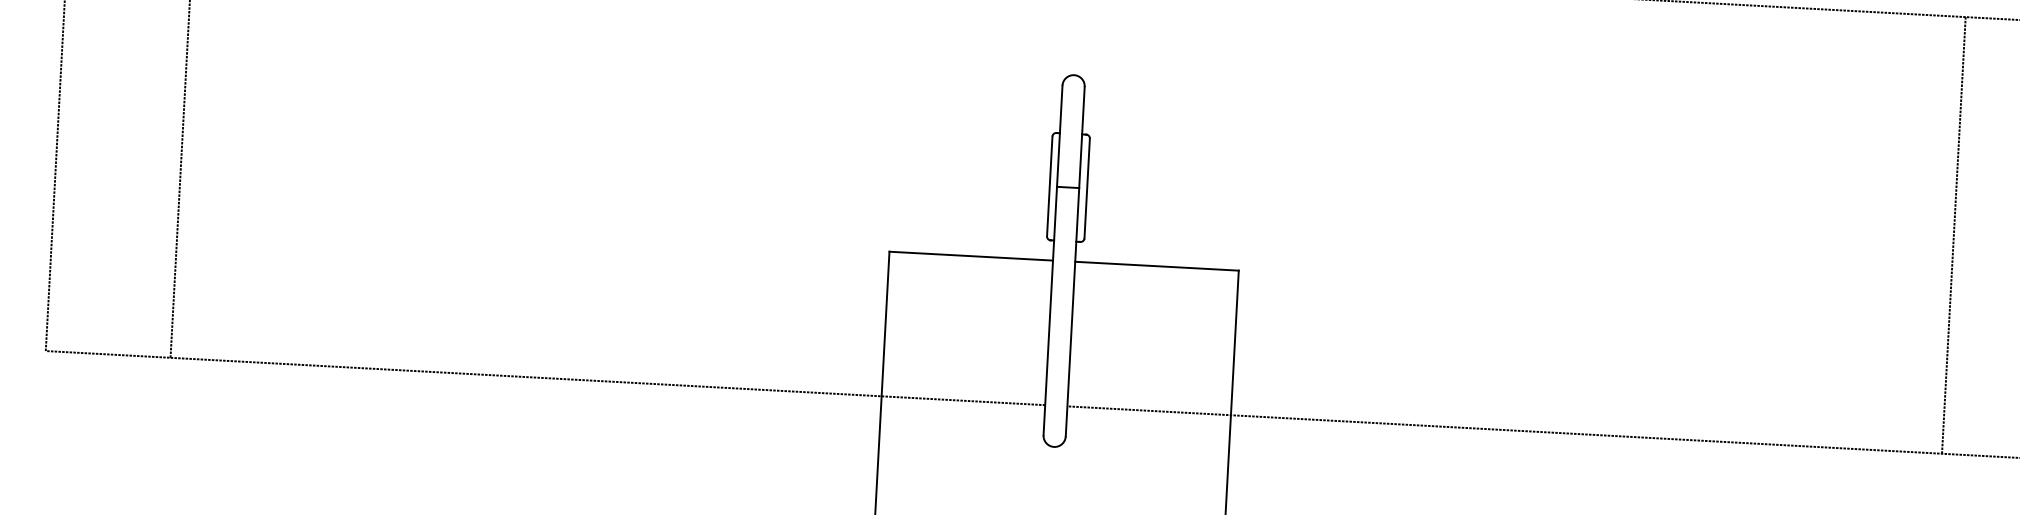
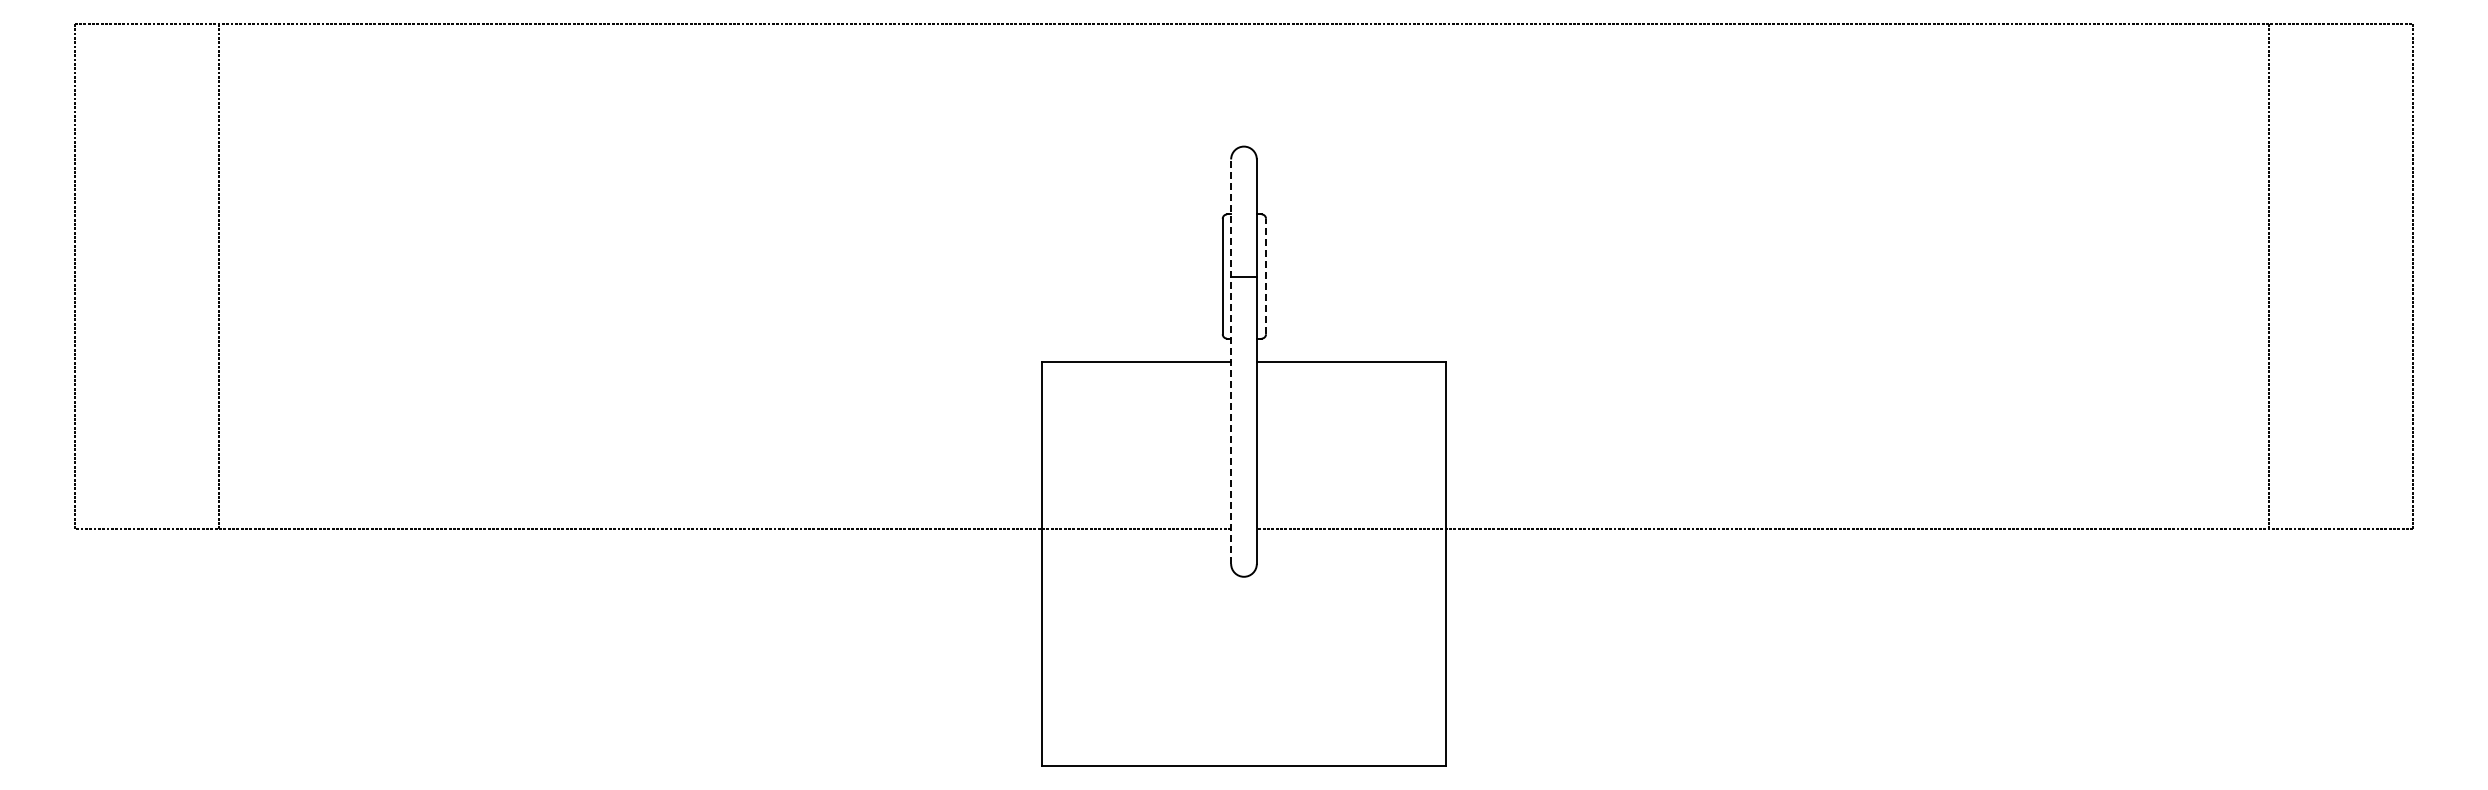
line: (1087, 188) -> (1266, 276), solid -> dashed
line: (1053, 260) -> (1231, 361), solid -> dashed

